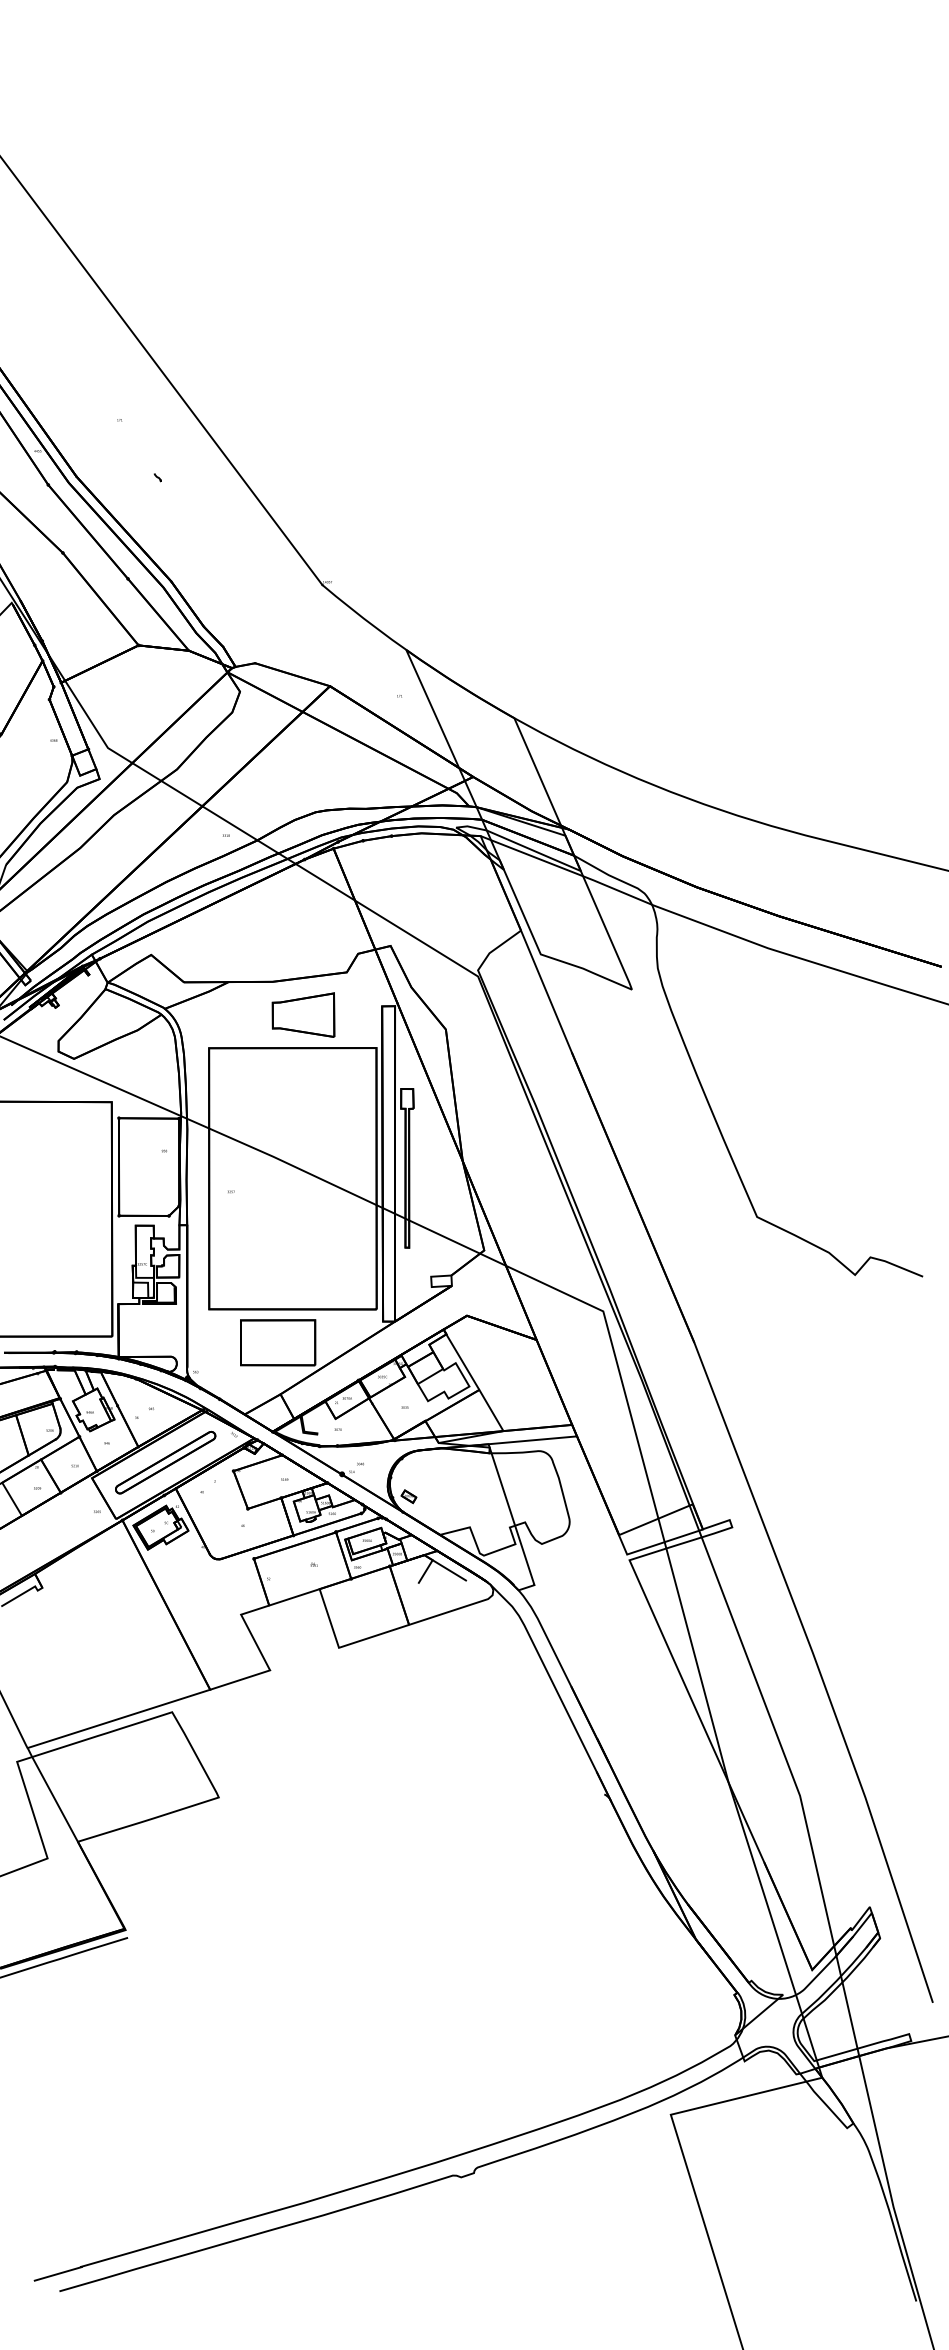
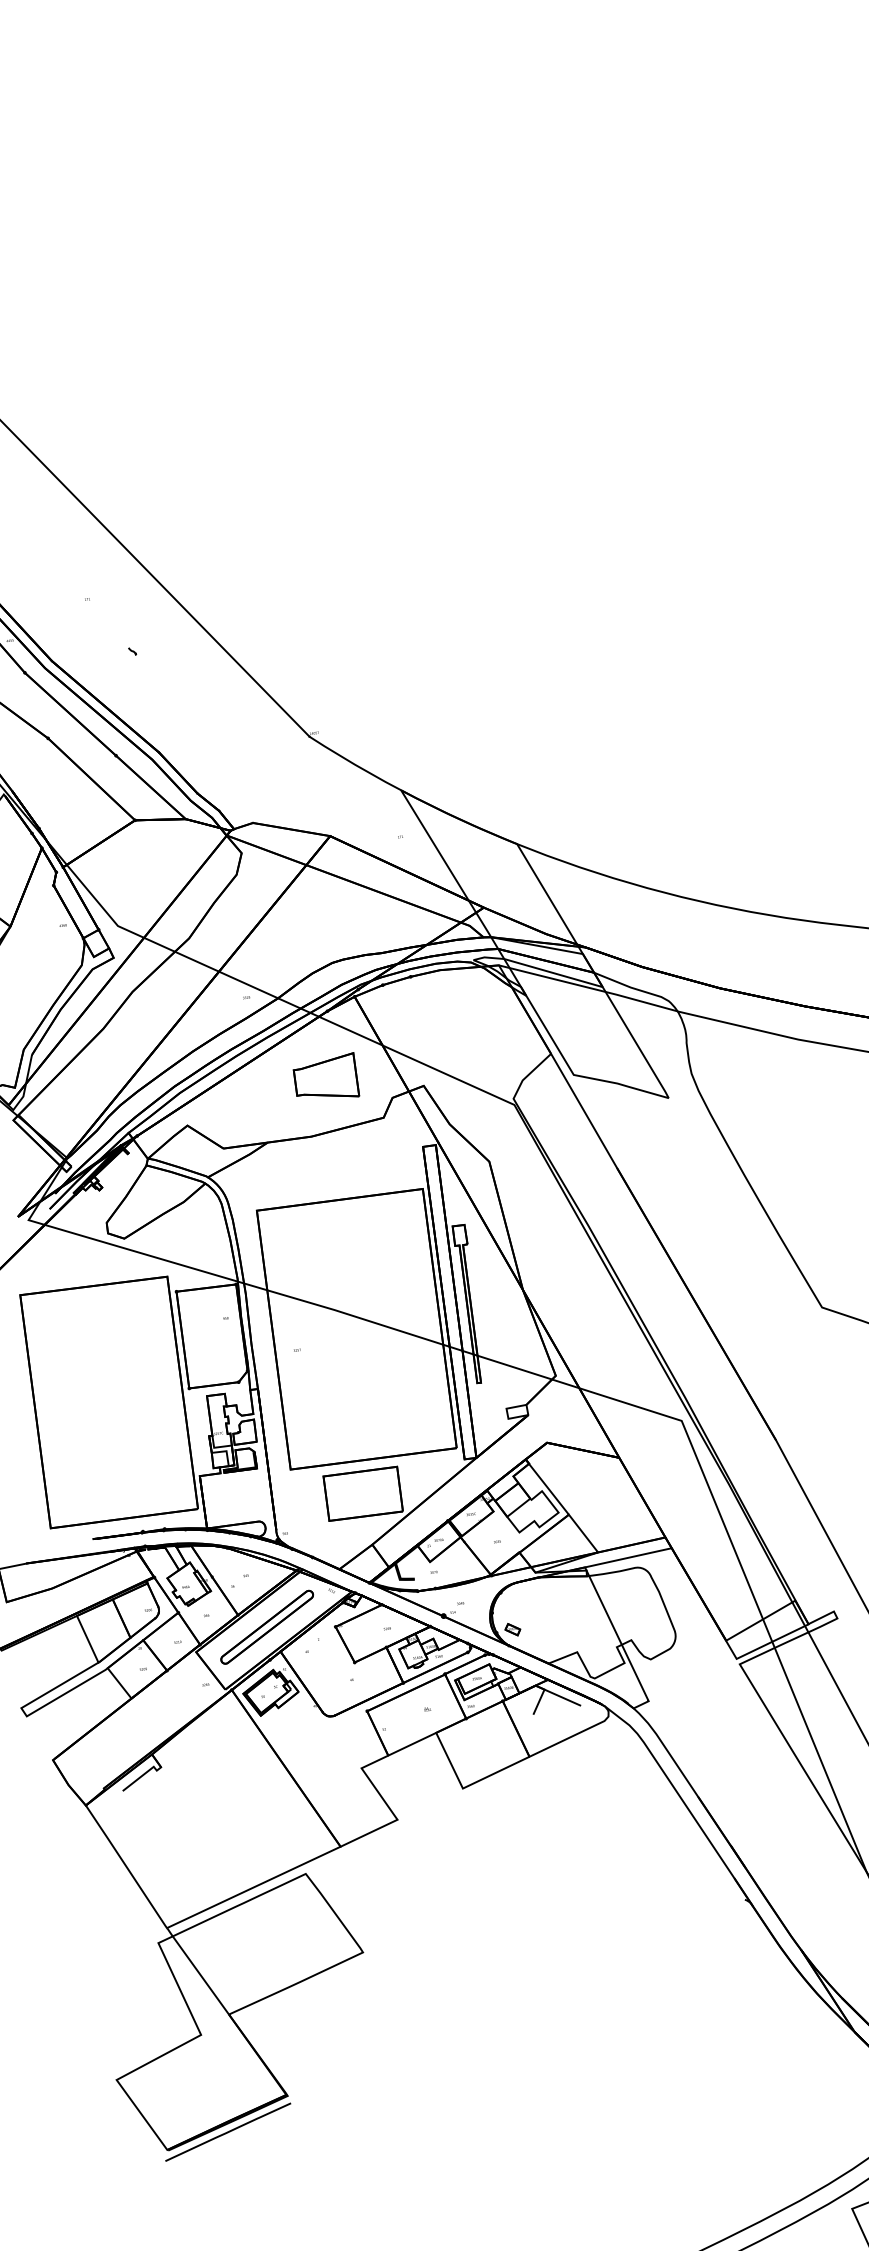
part: (303, 1014) -> (325, 1077), moved

